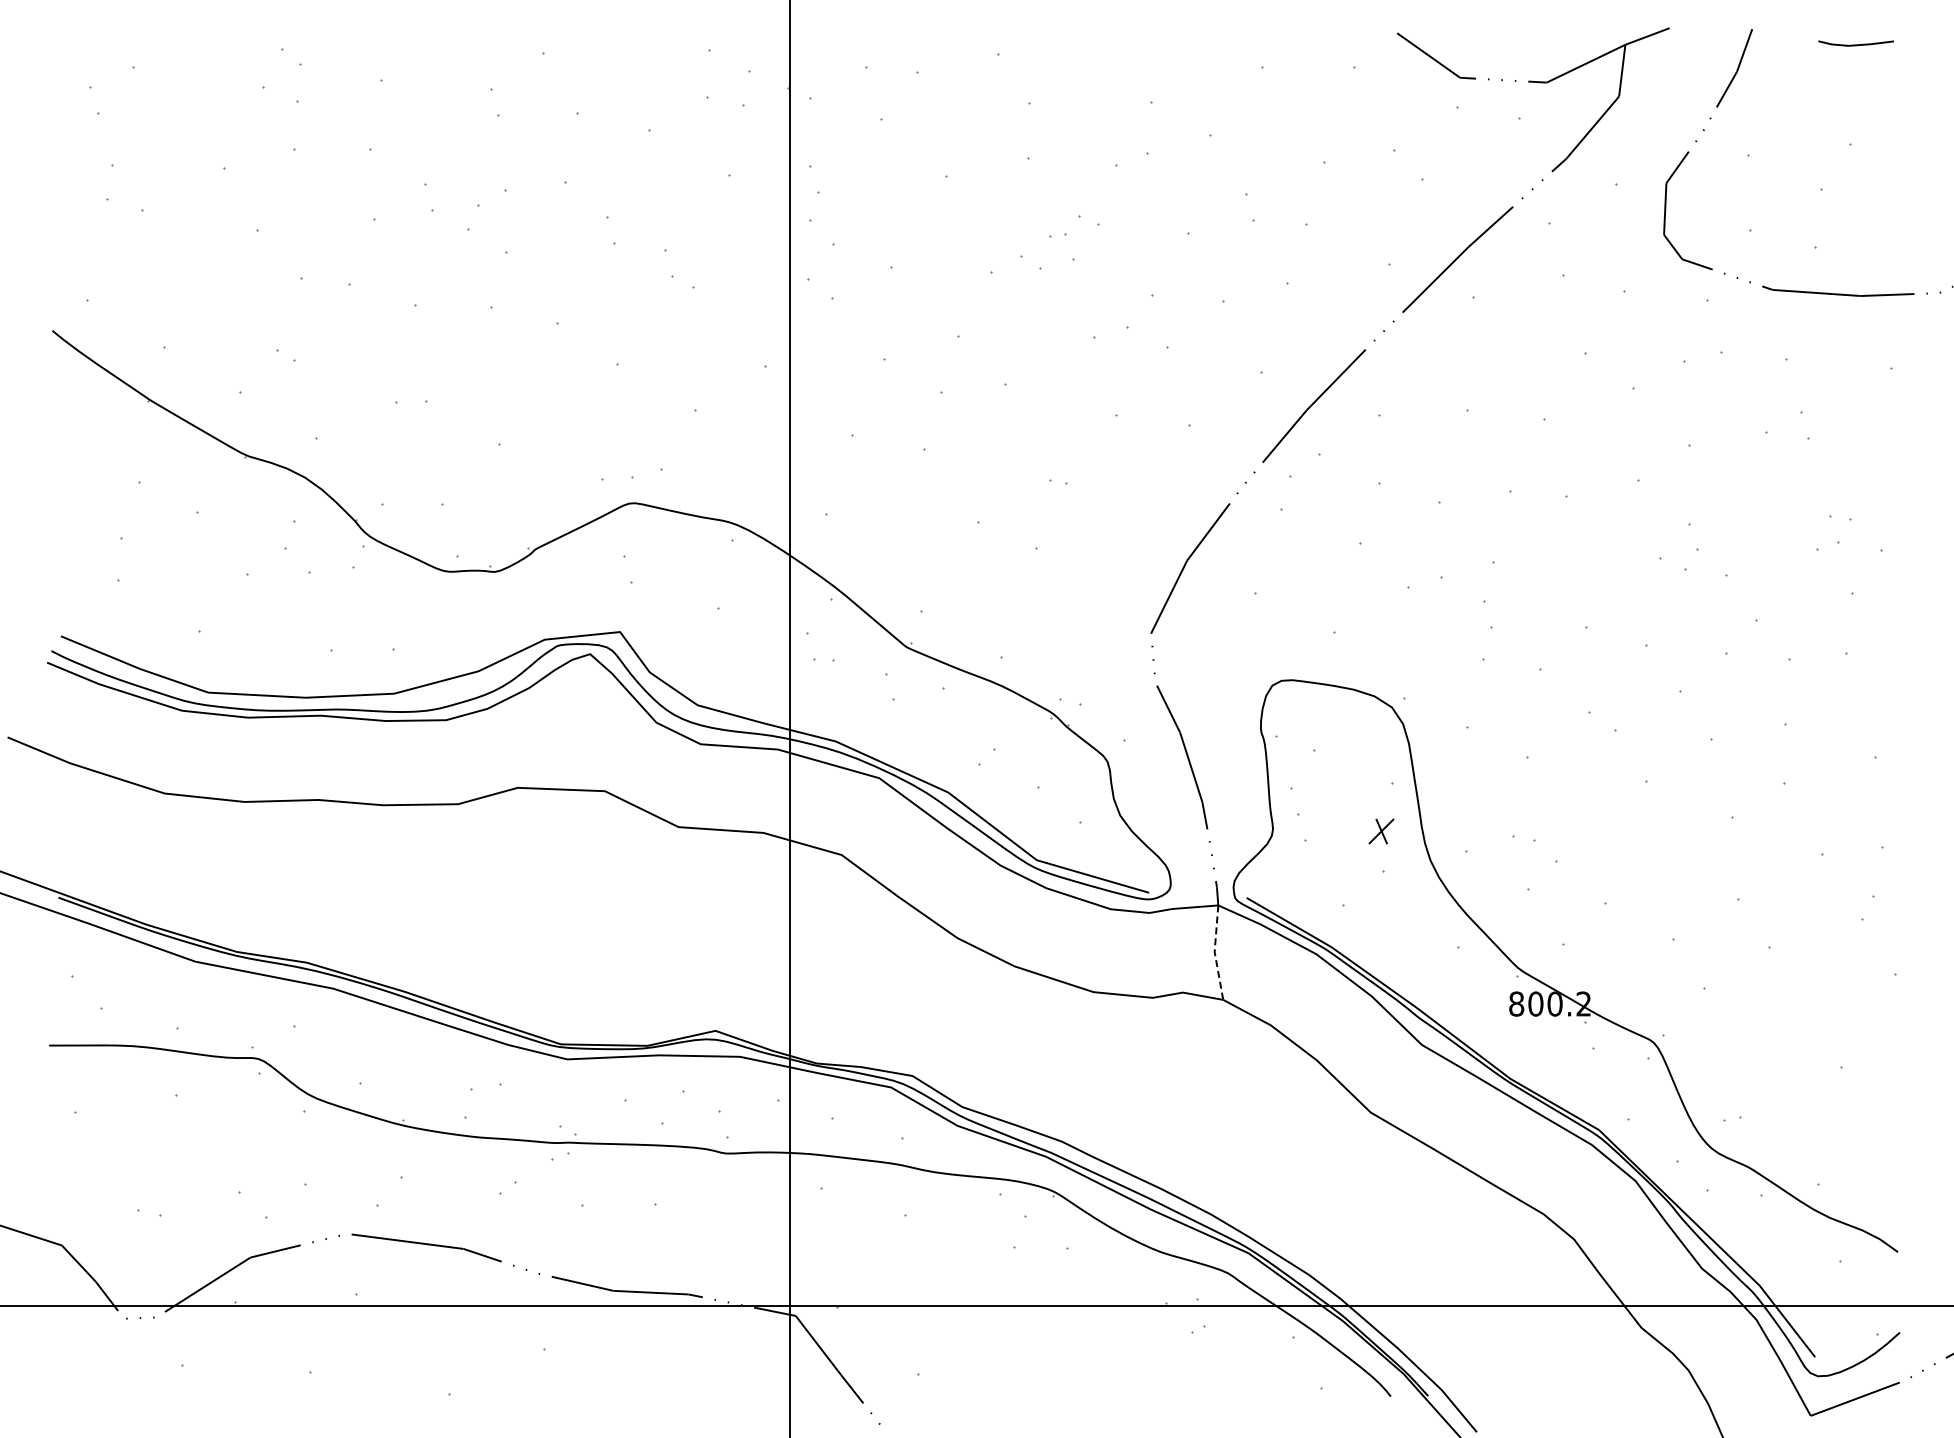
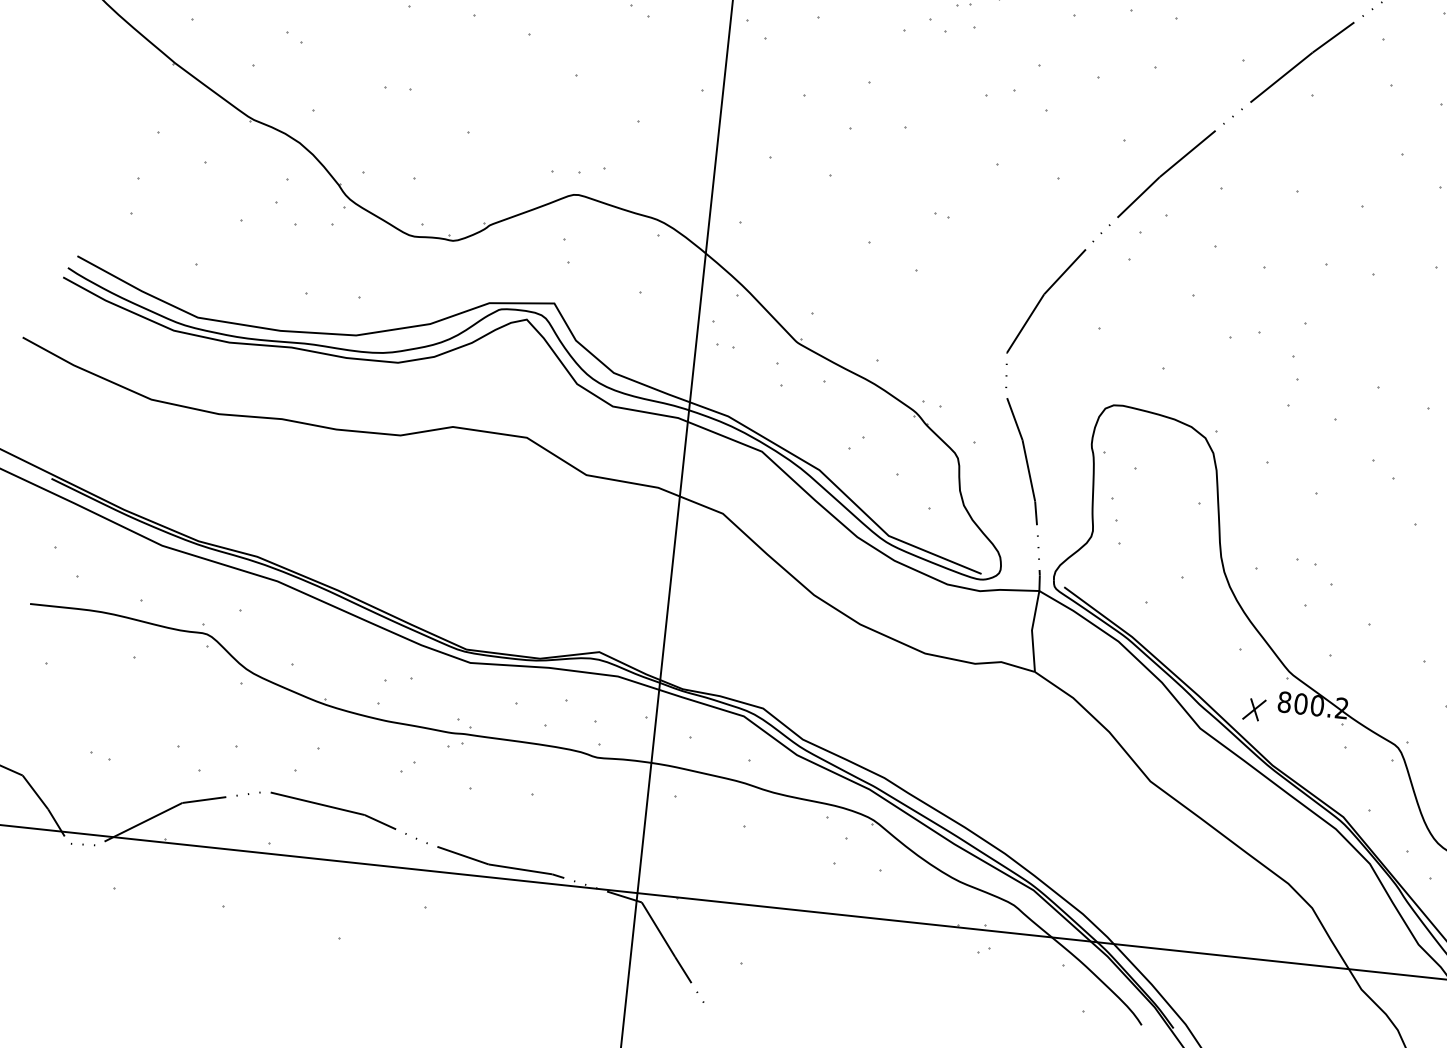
part: (1381, 831) -> (1254, 709), moved
line: (1214, 952) -> (1031, 630), dashed -> solid

